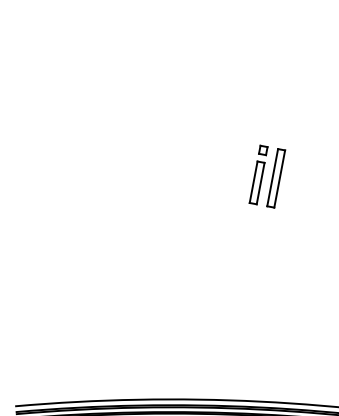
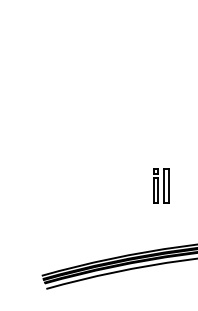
part: (267, 175) -> (161, 185), moved

